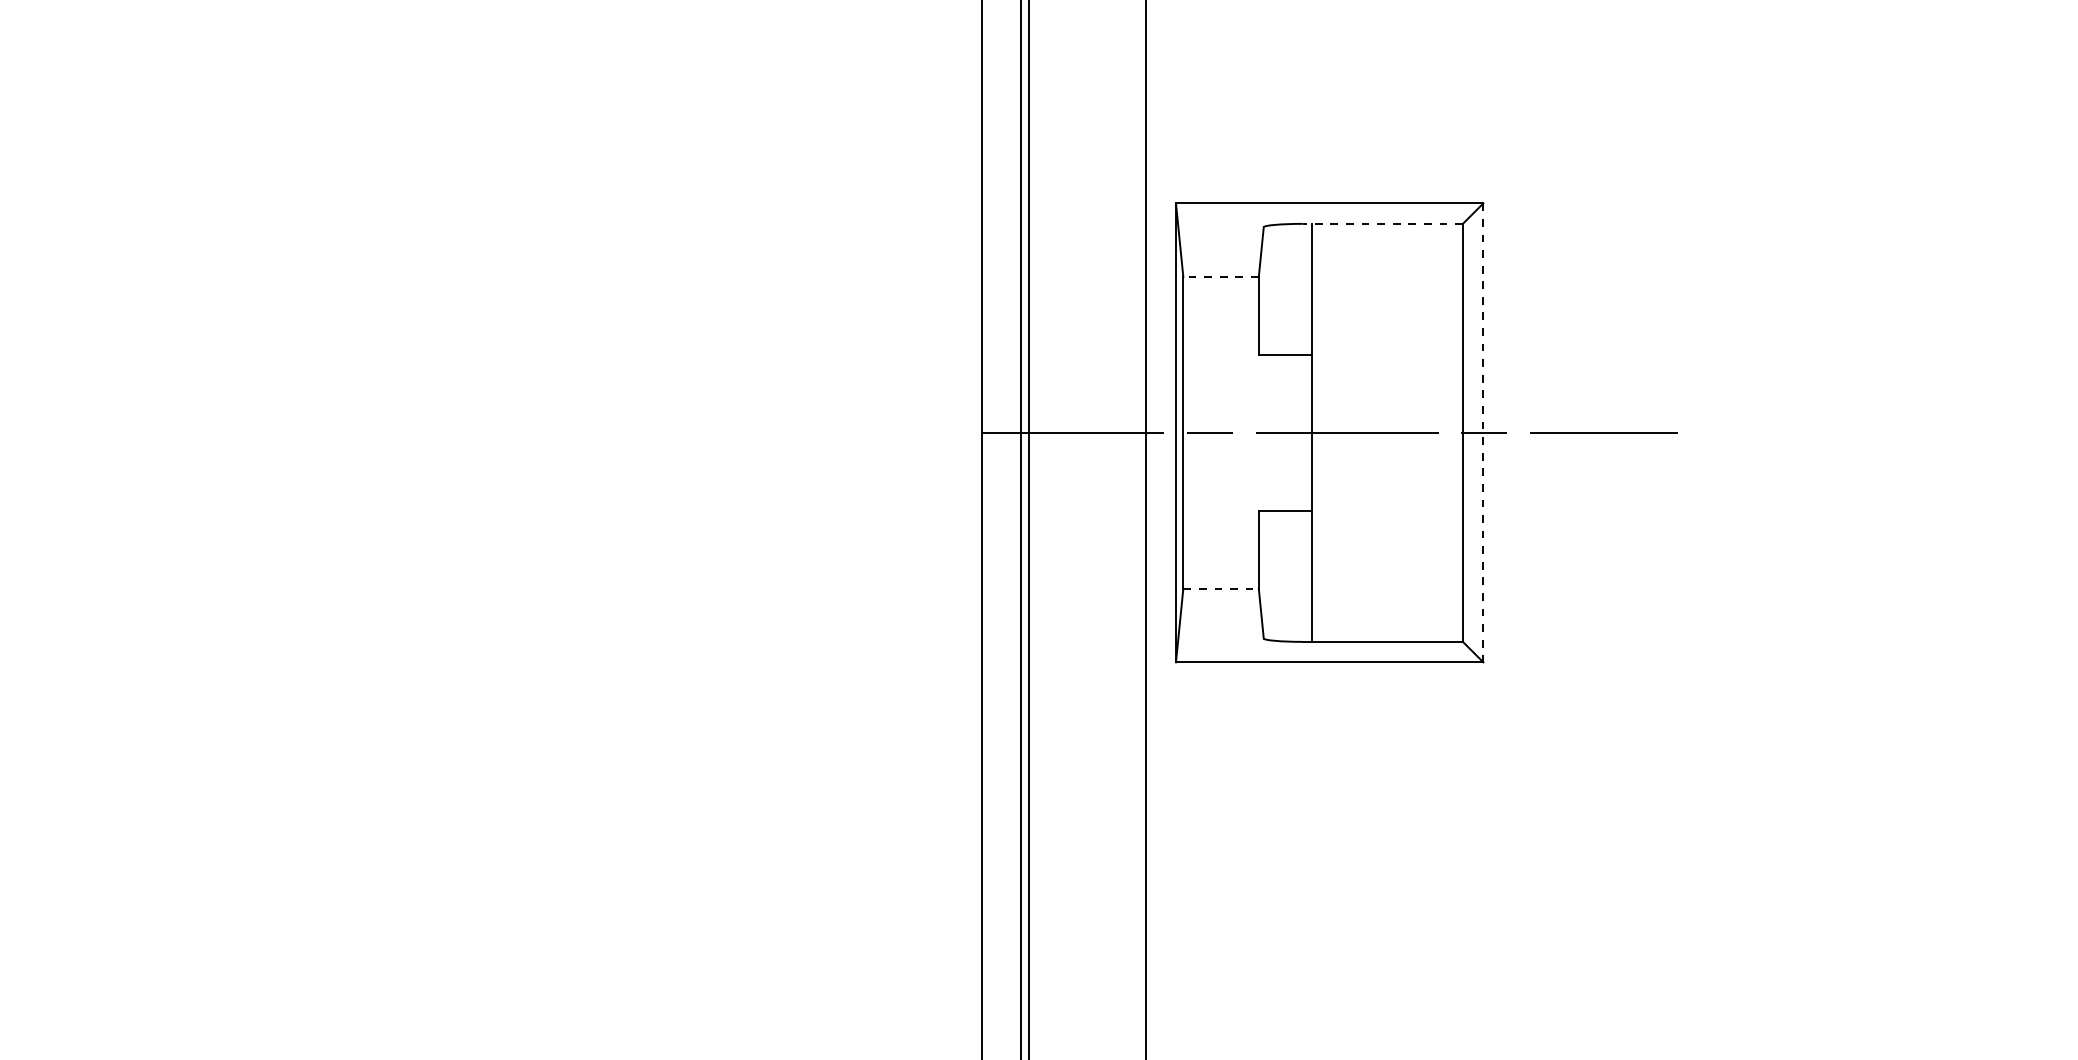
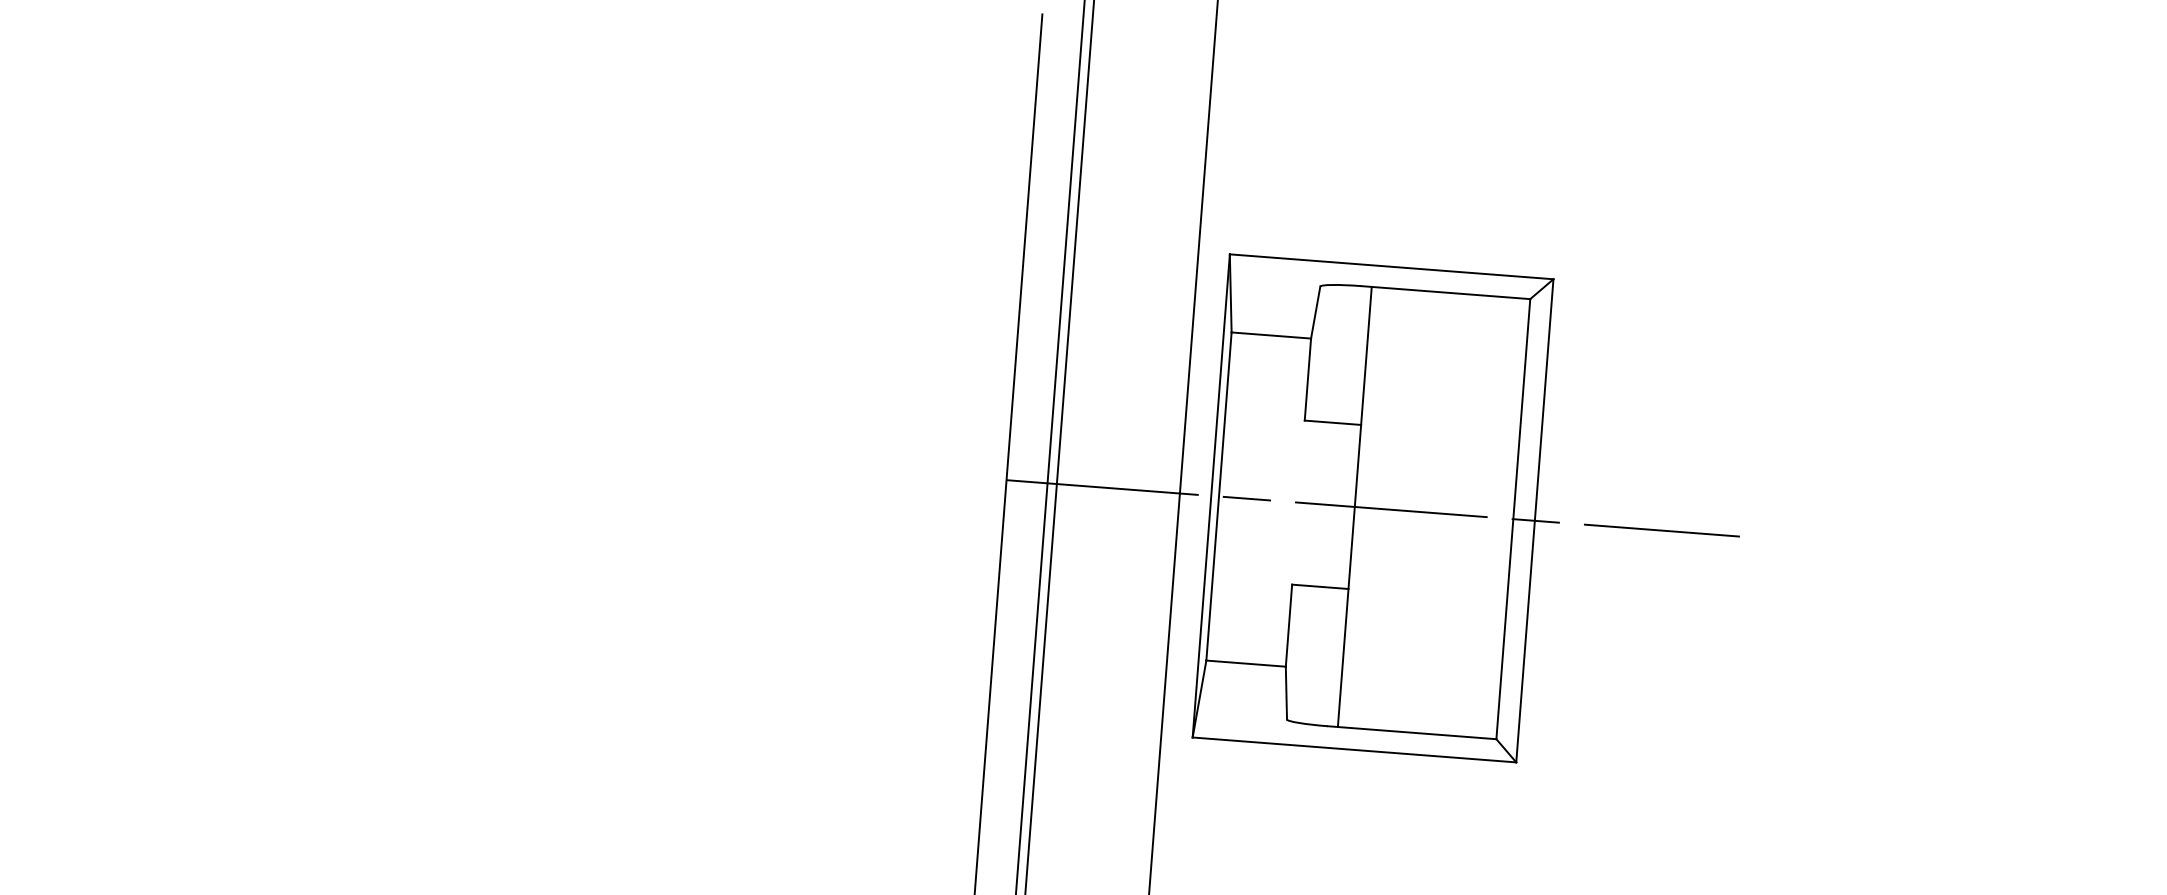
line: (1382, 223) -> (1445, 292), dashed -> solid
line: (1221, 277) -> (1271, 336), dashed -> solid
line: (1483, 433) -> (1534, 521), dashed -> solid
line: (1221, 588) -> (1246, 663), dashed -> solid

